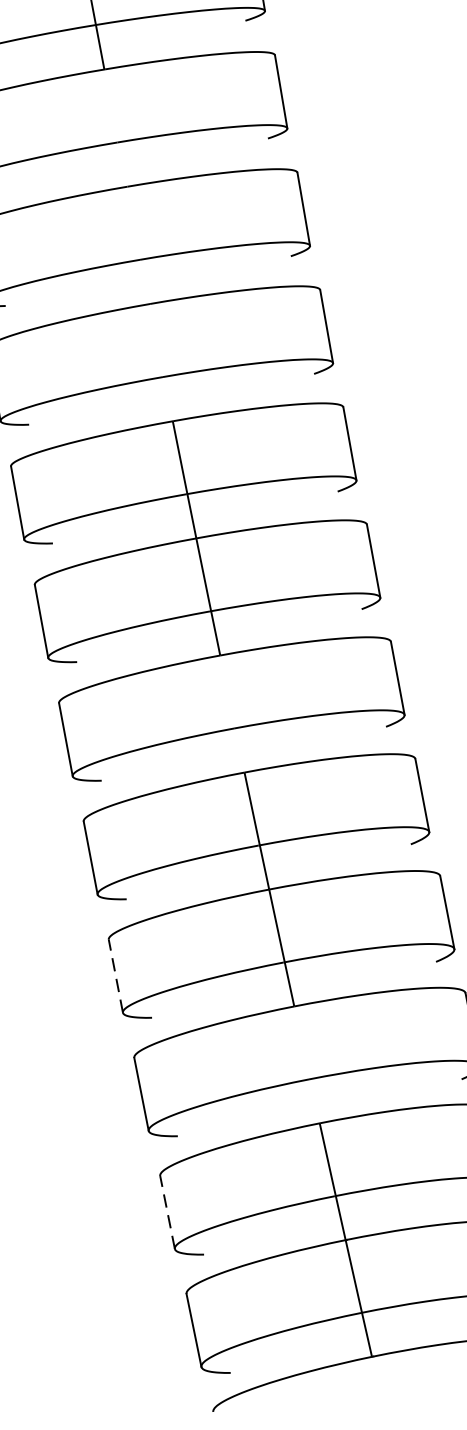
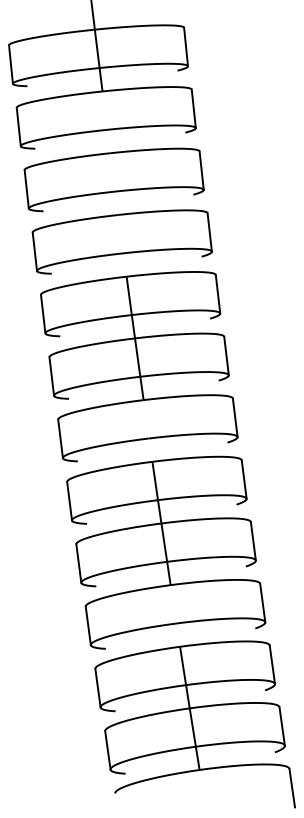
line: (115, 976) -> (78, 563), dashed -> solid
line: (166, 1211) -> (97, 687), dashed -> solid

